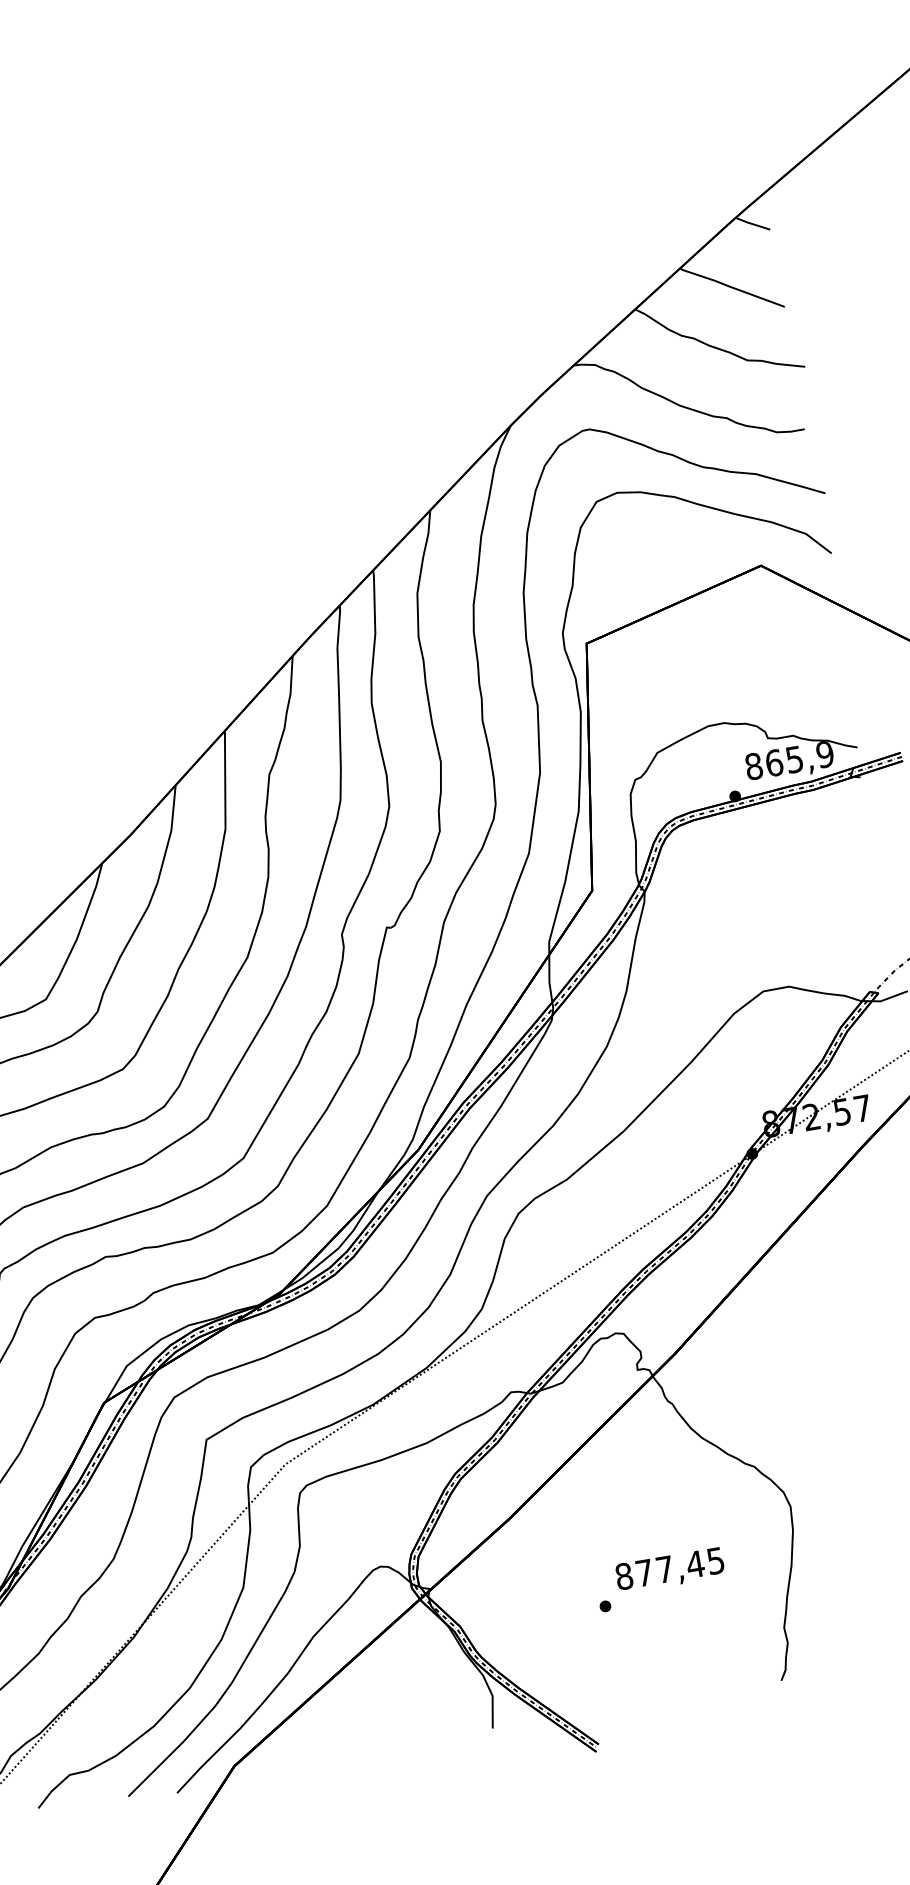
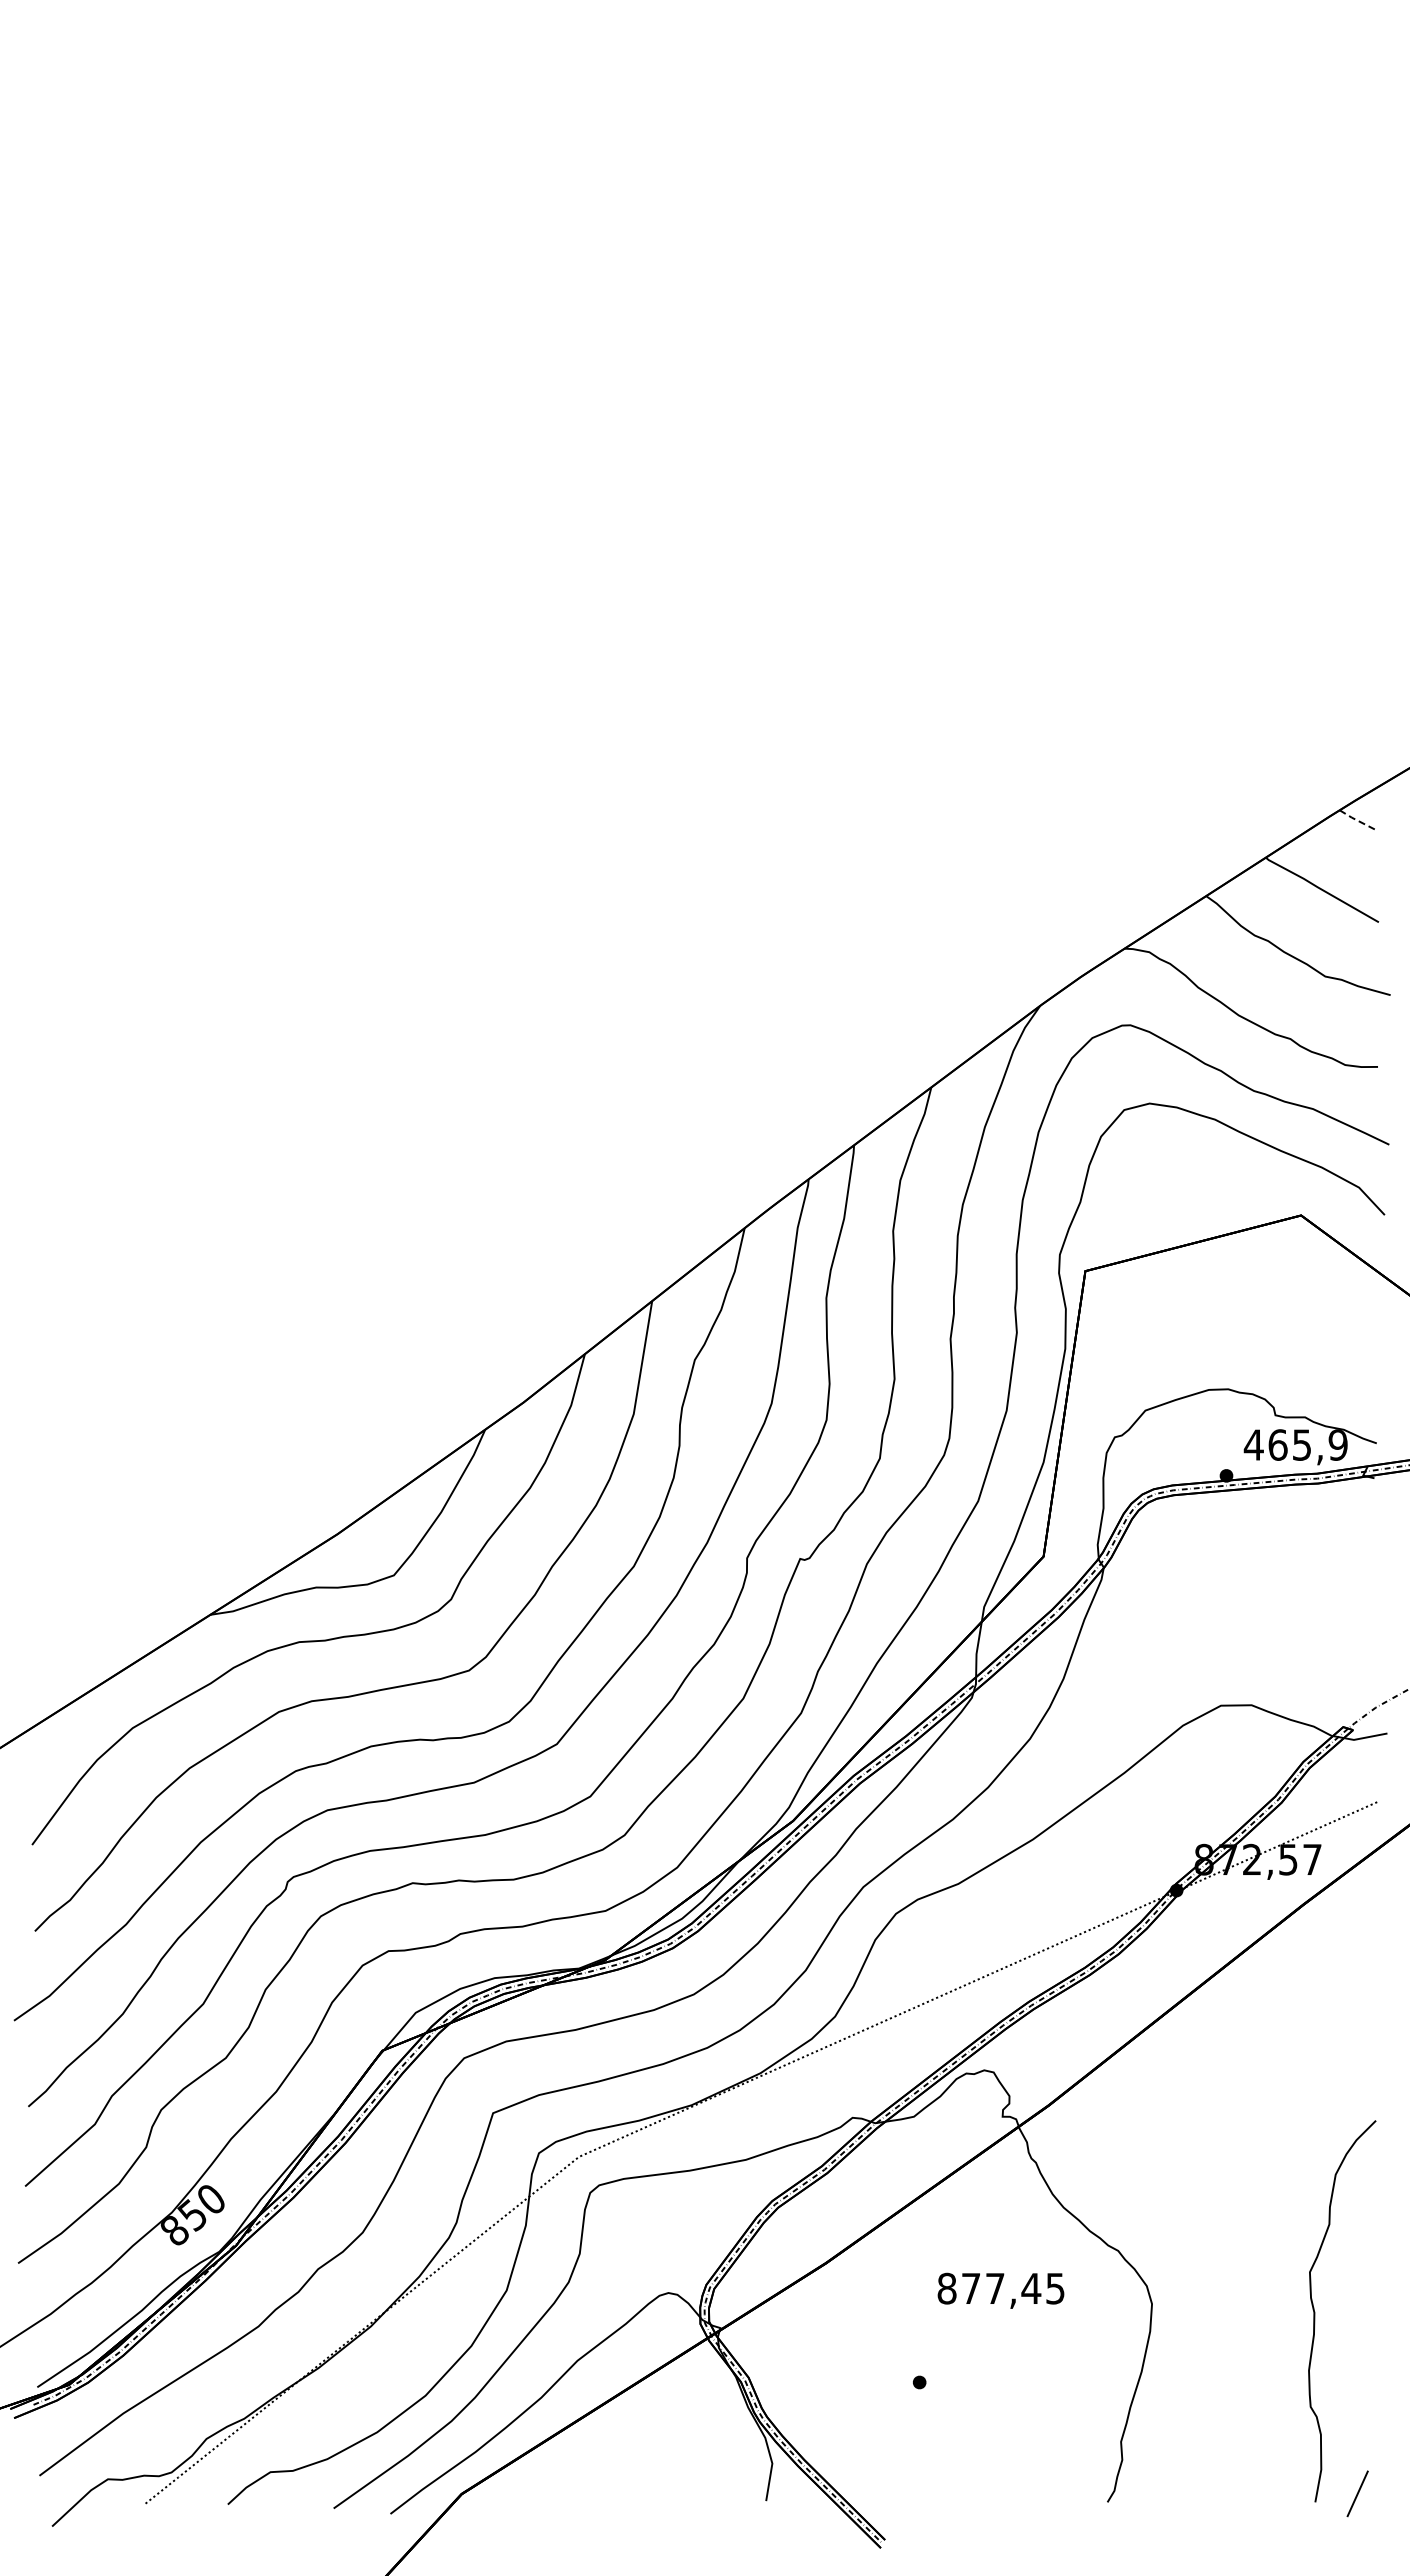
line: (752, 223) -> (1357, 820), solid -> dashed
text: (753, 766) -> (1253, 1444), 865,9 -> 465,9
text: (669, 1570) -> (1000, 2290), moved

